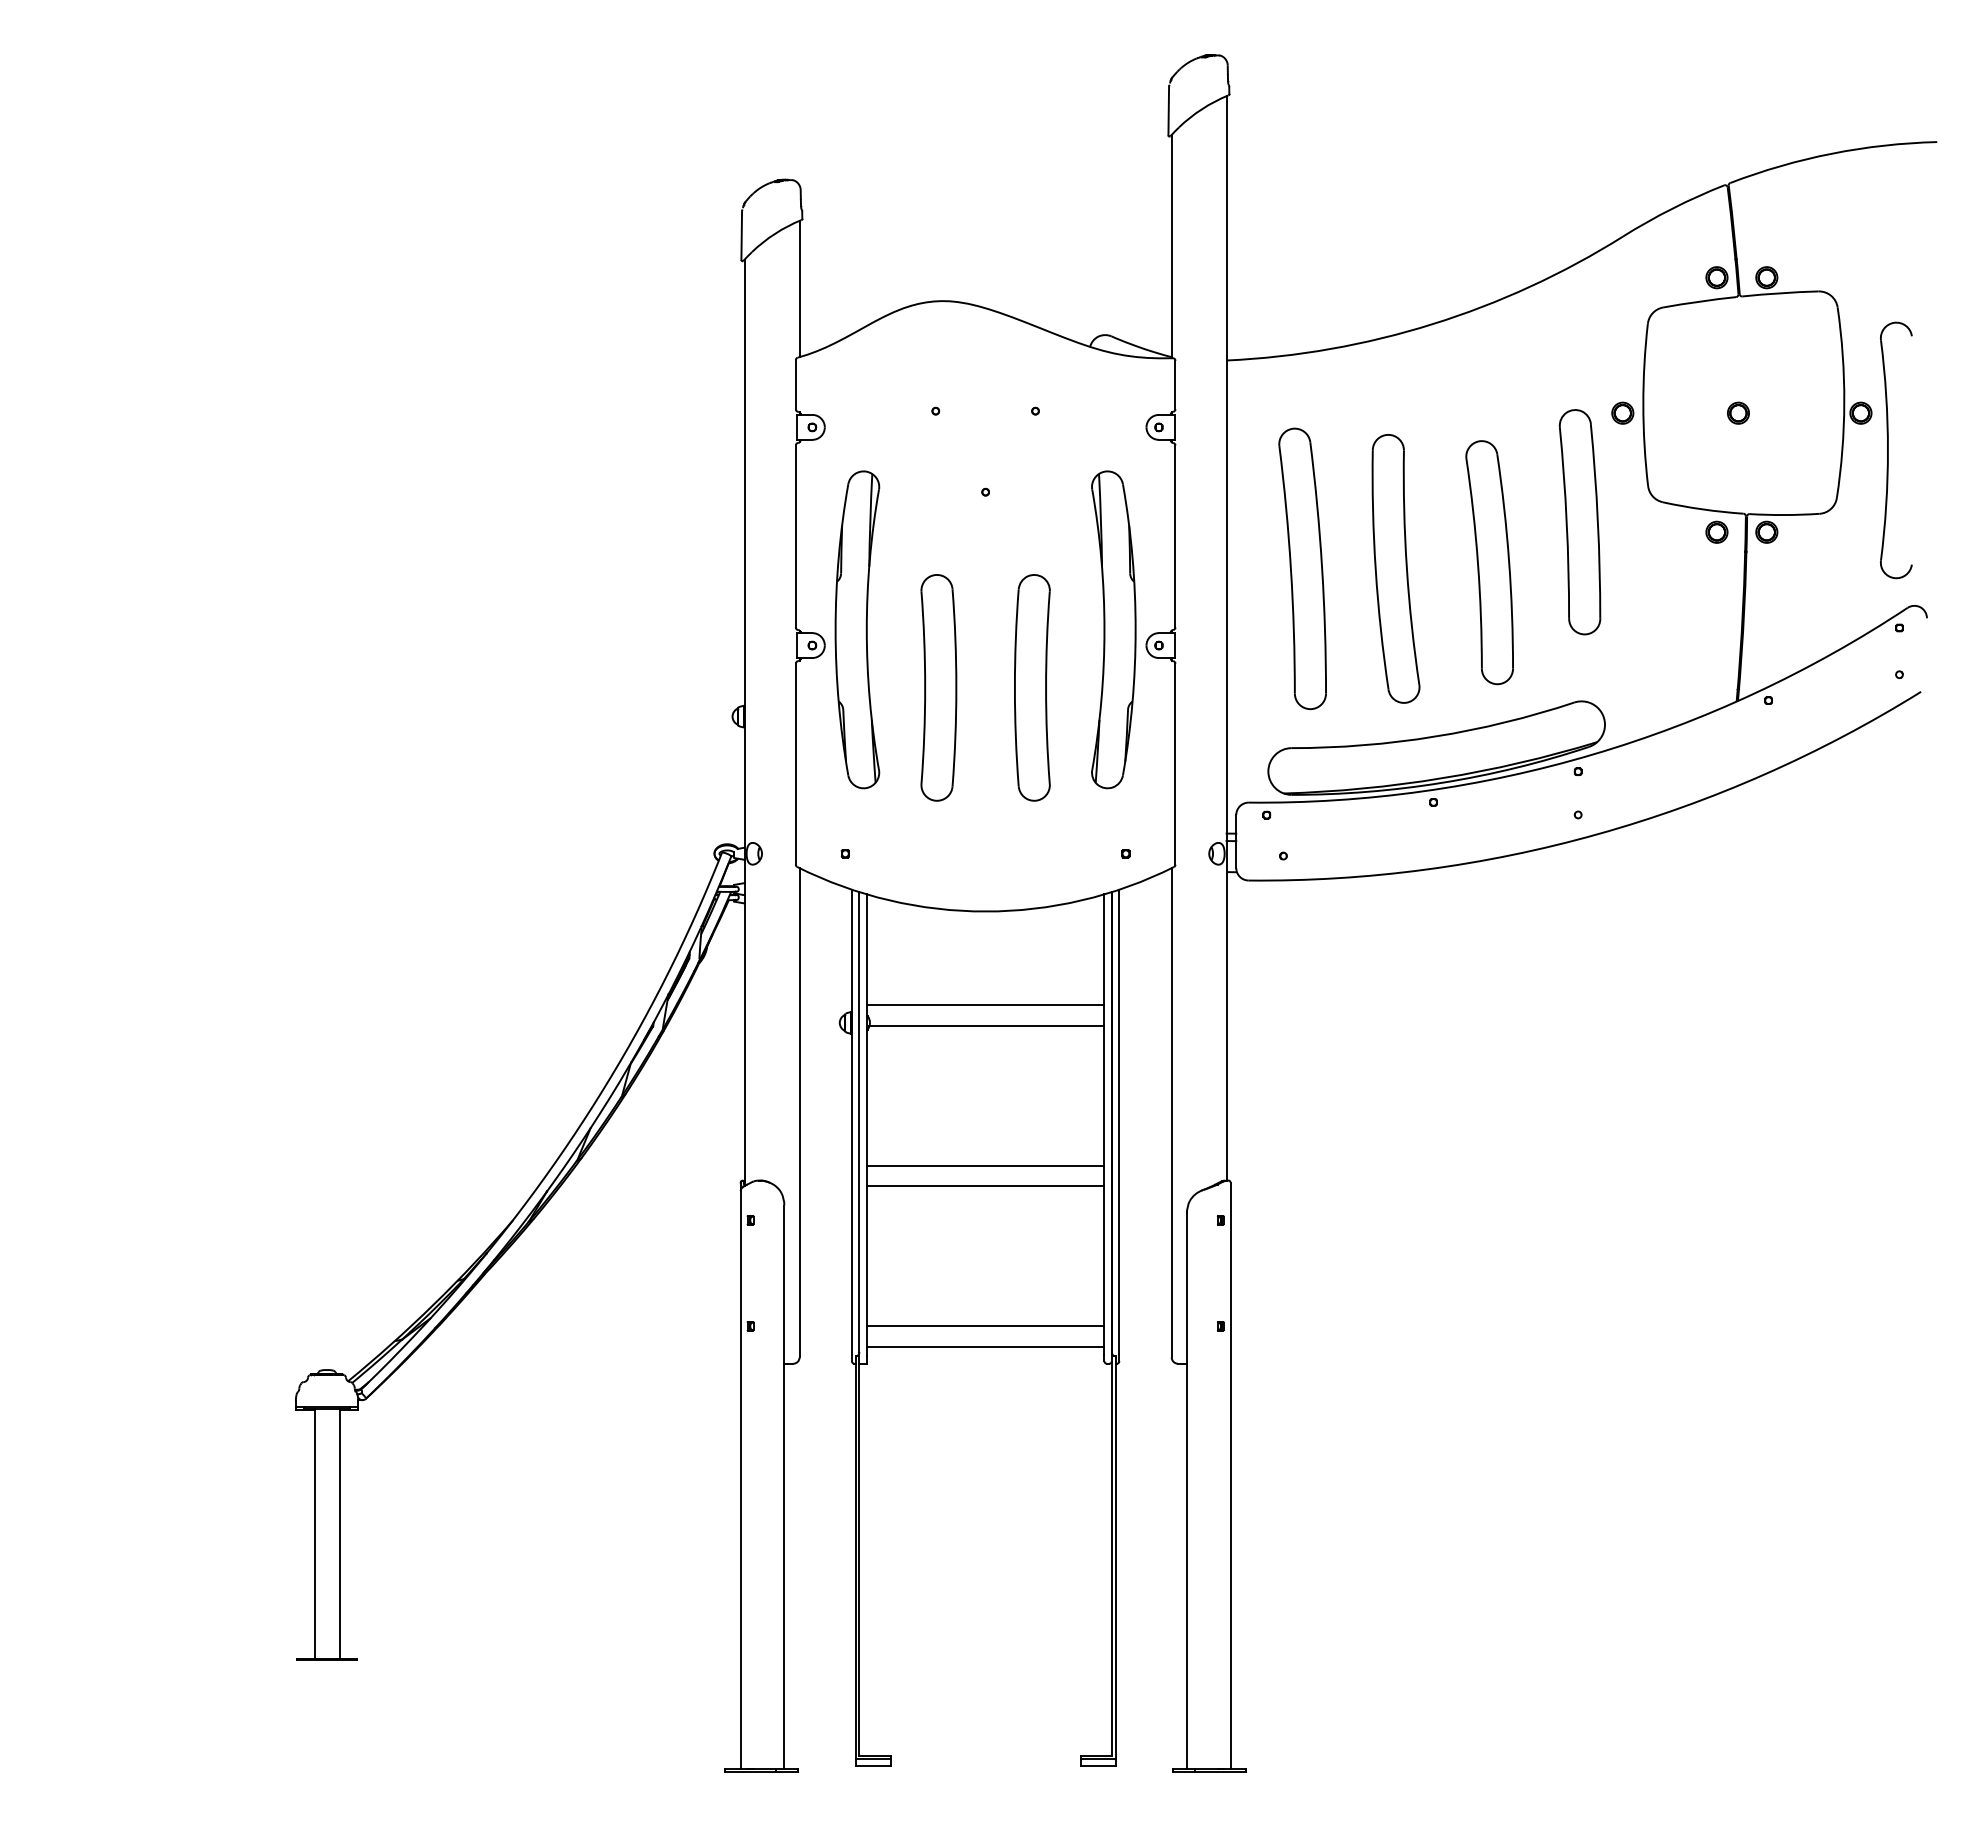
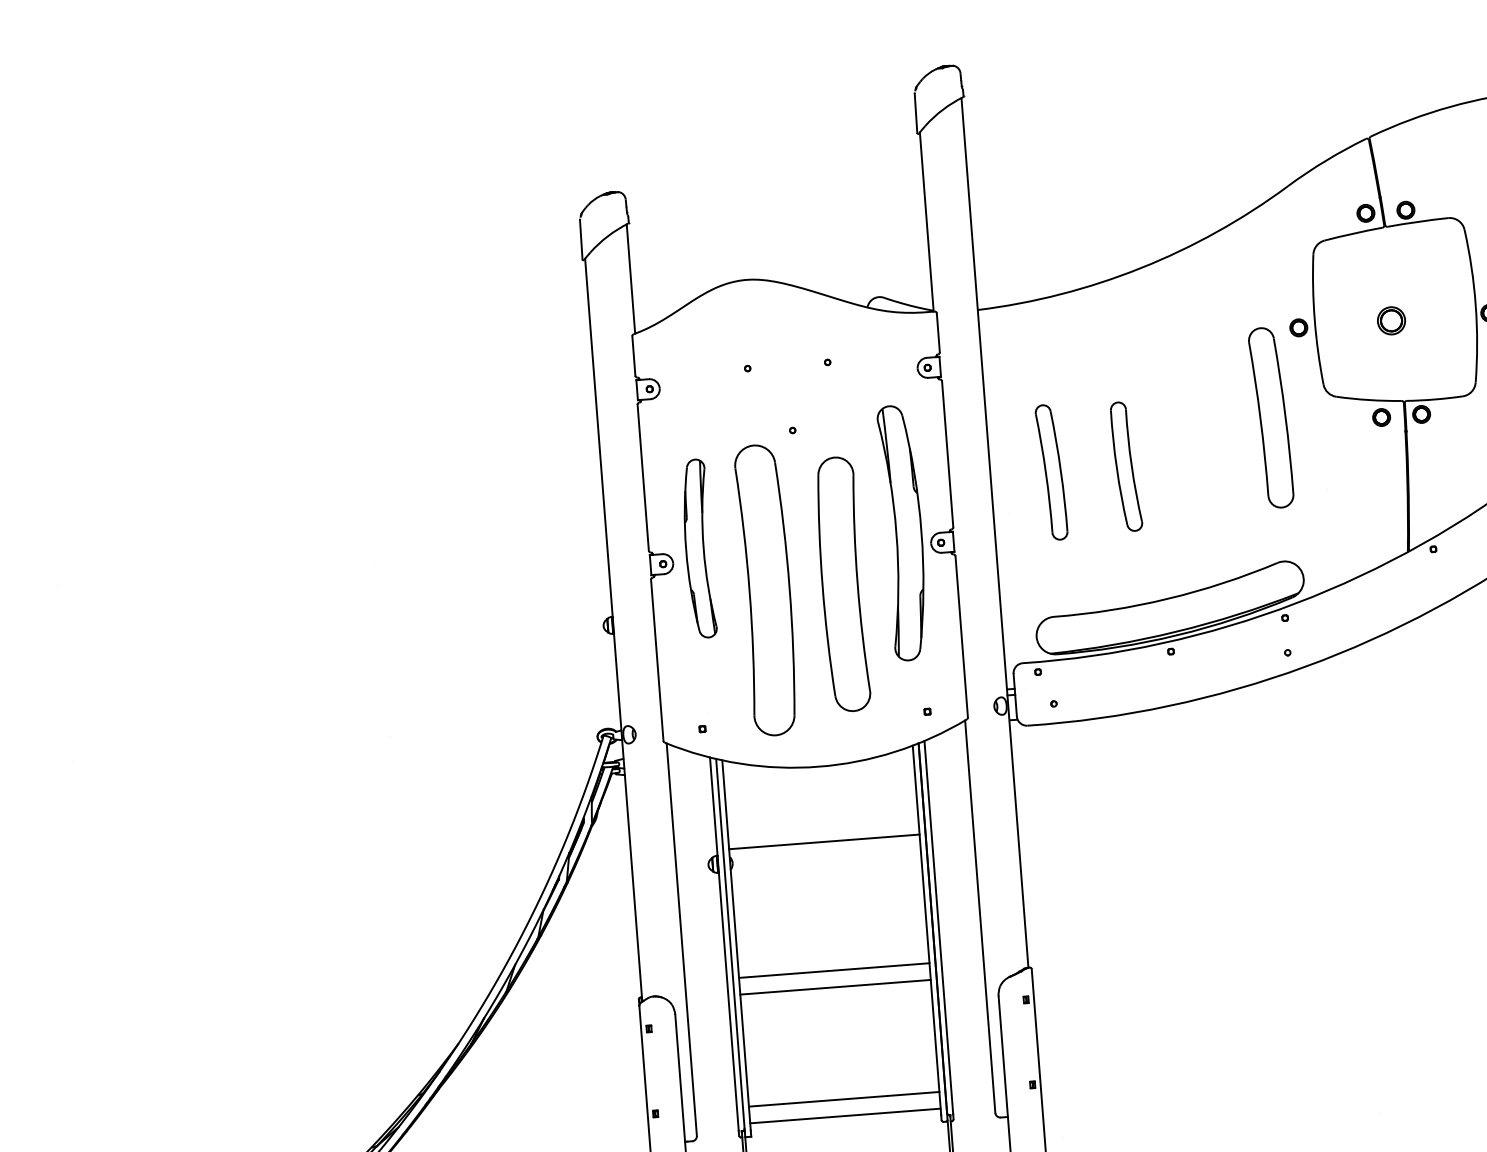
part: (1738, 412) -> (1391, 320), size x1.6
part: (1489, 562) -> (1201, 455), removed
part: (1302, 568) -> (1051, 472), size x0.6
part: (1395, 568) -> (1126, 466), size x0.6
part: (857, 629) -> (698, 548), size x0.7
part: (938, 687) -> (766, 590), size x1.6
part: (1032, 687) -> (842, 584), size x1.4
line: (986, 1026) -> (826, 858), removed

